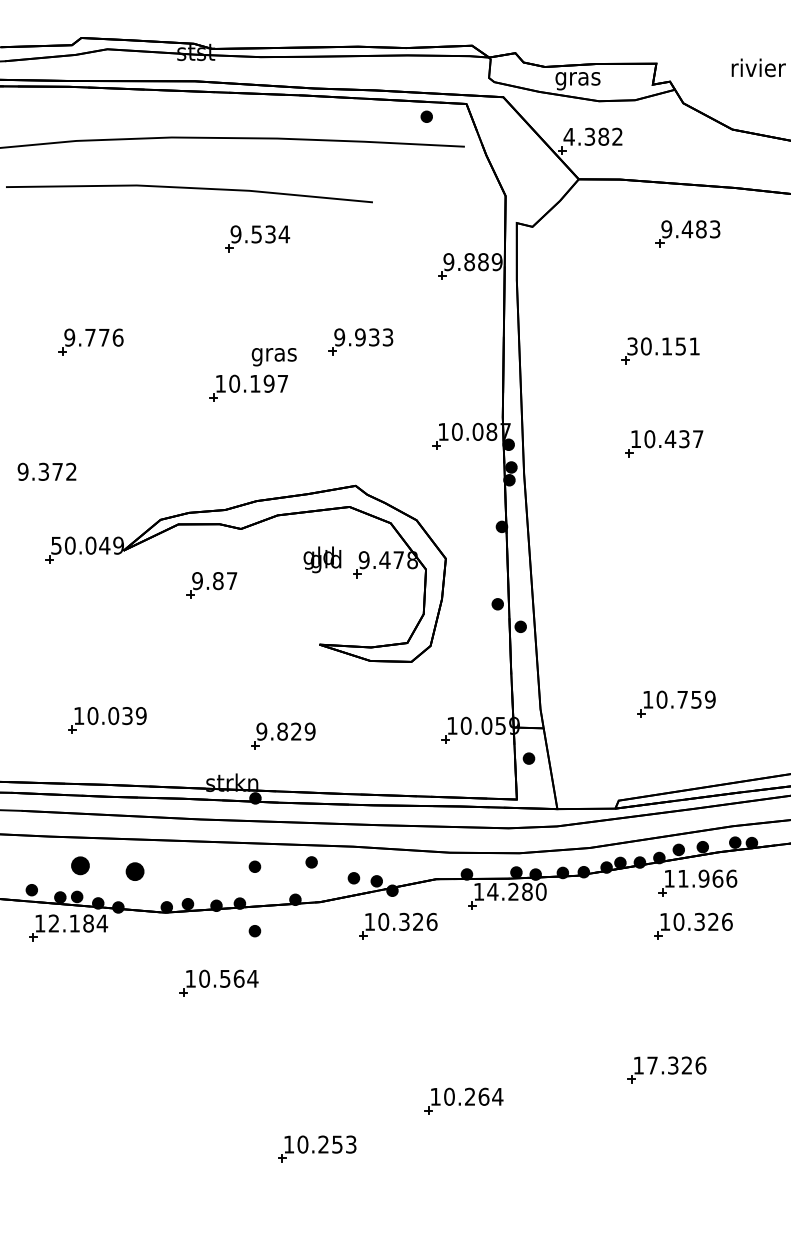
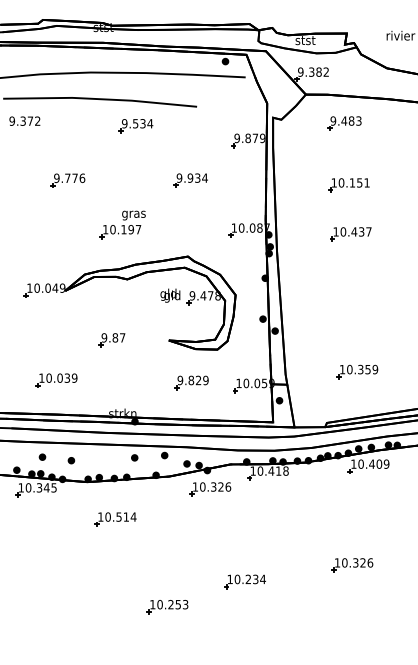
text: (578, 78) -> (305, 41), gras -> stst
text: (568, 135) -> (300, 71), 4.382 -> 9.382
part: (687, 233) -> (344, 123), moved
text: (483, 262) -> (255, 138), 9.889 -> 9.879
text: (386, 336) -> (204, 177), 9.933 -> 9.934
part: (89, 341) -> (67, 180), moved
text: (631, 345) -> (333, 182), 30.151 -> 10.151
part: (252, 374) -> (122, 224), moved
text: (46, 470) -> (24, 120), moved
text: (55, 544) -> (29, 287), 50.049 -> 10.049
part: (210, 585) -> (111, 340), moved
text: (682, 699) -> (360, 369), 10.759 -> 10.359
part: (282, 735) -> (191, 382), moved
part: (80, 864) -> (42, 456), size x0.62
part: (135, 871) -> (71, 460), size x0.62
text: (706, 877) -> (373, 463), 11.966 -> 10.409
text: (515, 890) -> (272, 470), 14.280 -> 10.418
text: (78, 922) -> (41, 487), 12.184 -> 10.345
part: (693, 926) -> (366, 489), removed
part: (254, 930) -> (134, 491), removed
text: (239, 977) -> (126, 516), 10.564 -> 10.514
text: (651, 1064) -> (344, 562), 17.326 -> 10.326
text: (483, 1096) -> (255, 579), 10.264 -> 10.234

